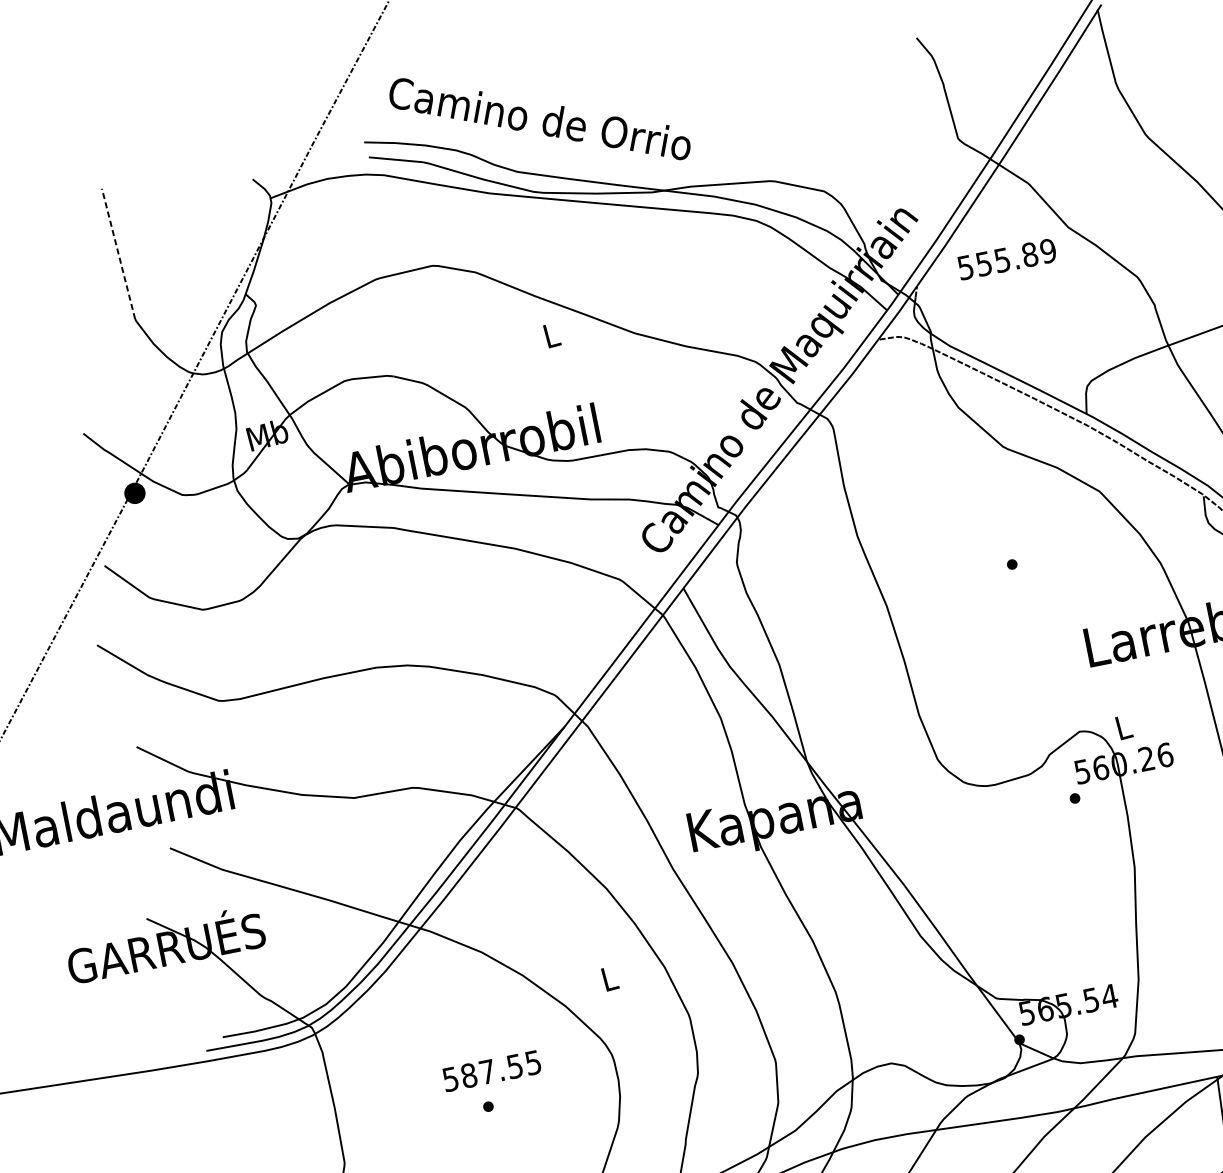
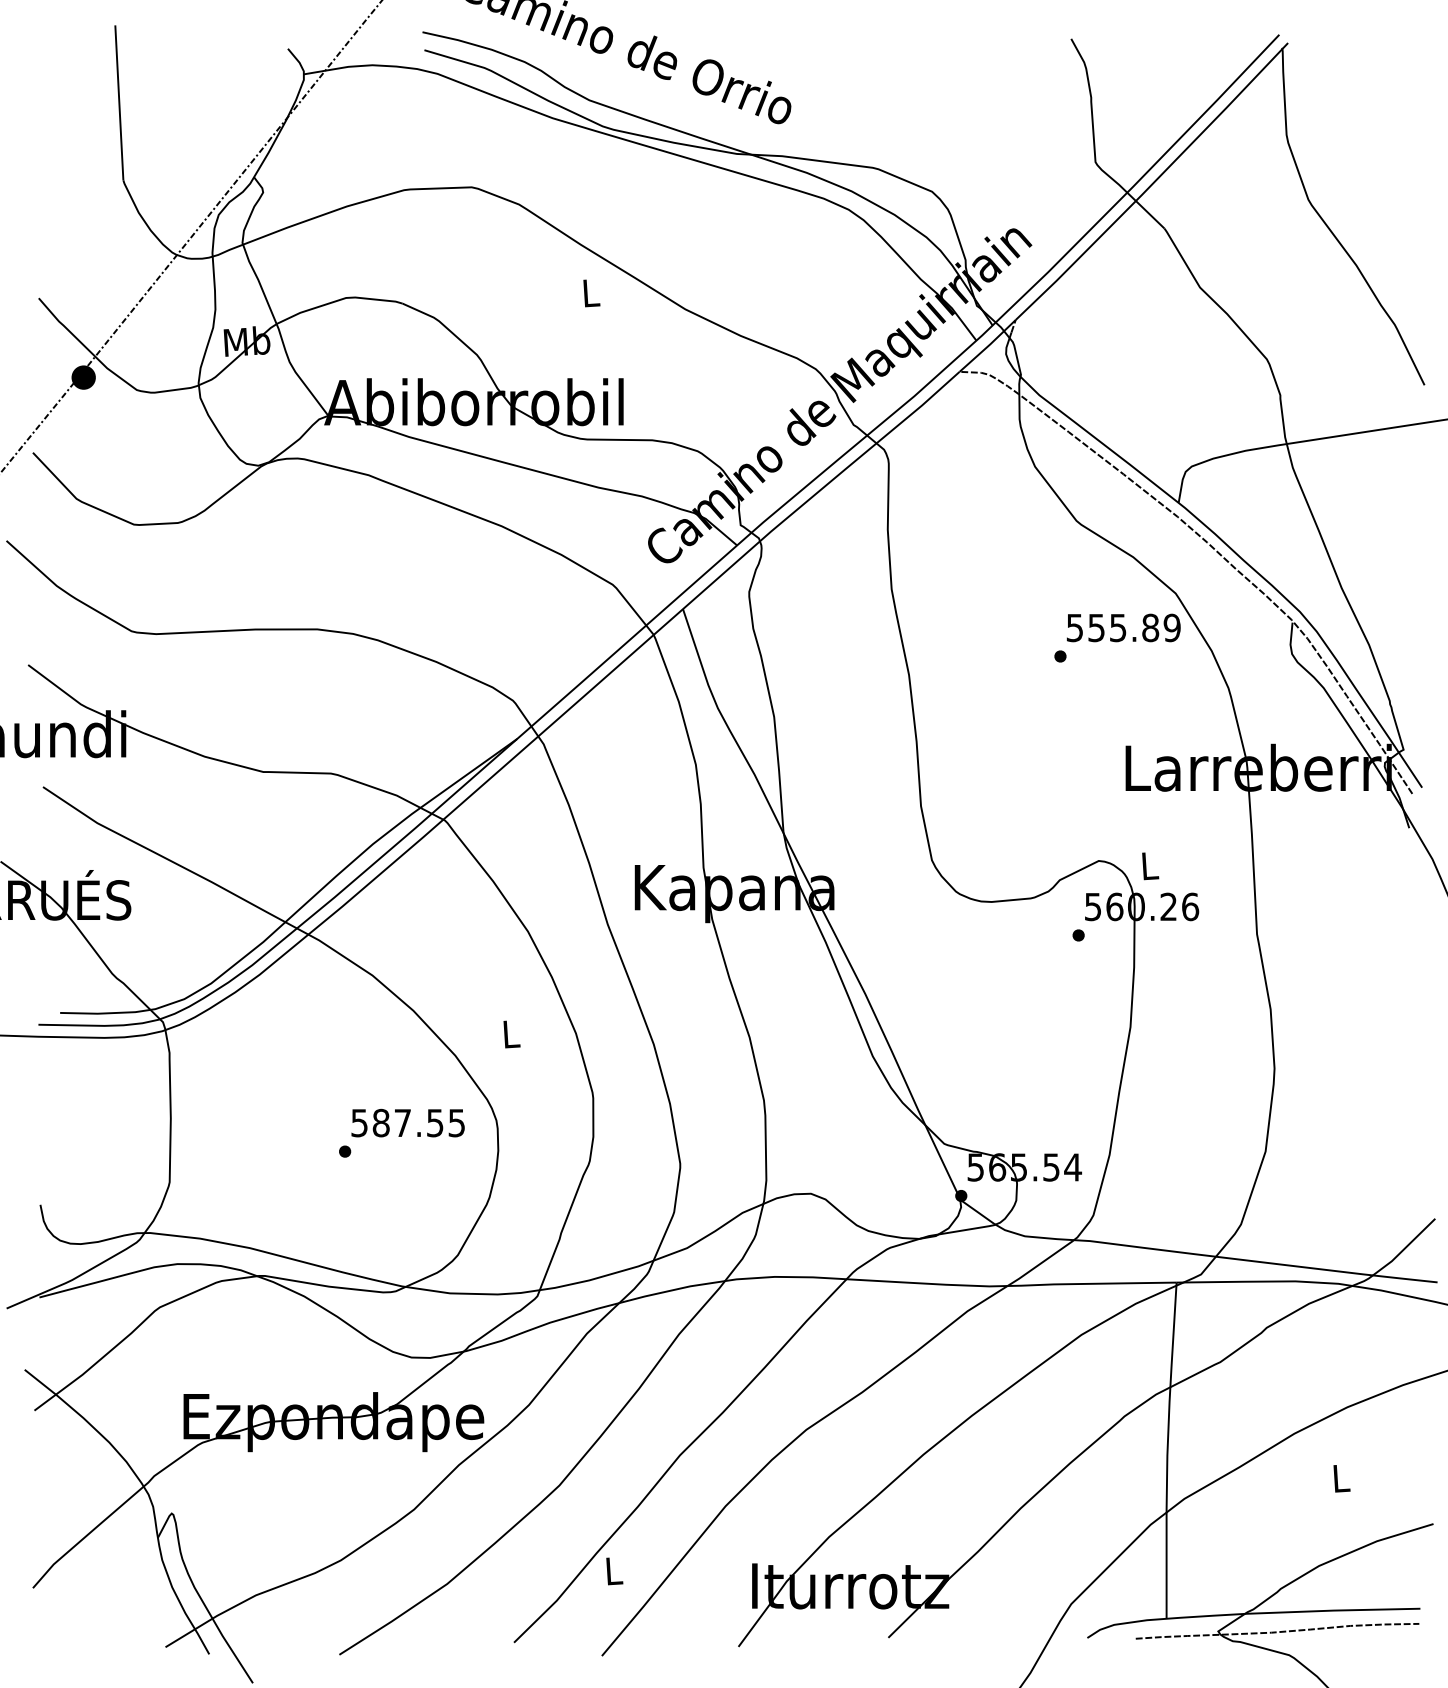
line: (118, 253) -> (119, 102), dashed -> solid
text: (1006, 258) -> (1123, 627), moved
text: (491, 1070) -> (407, 1122), moved

